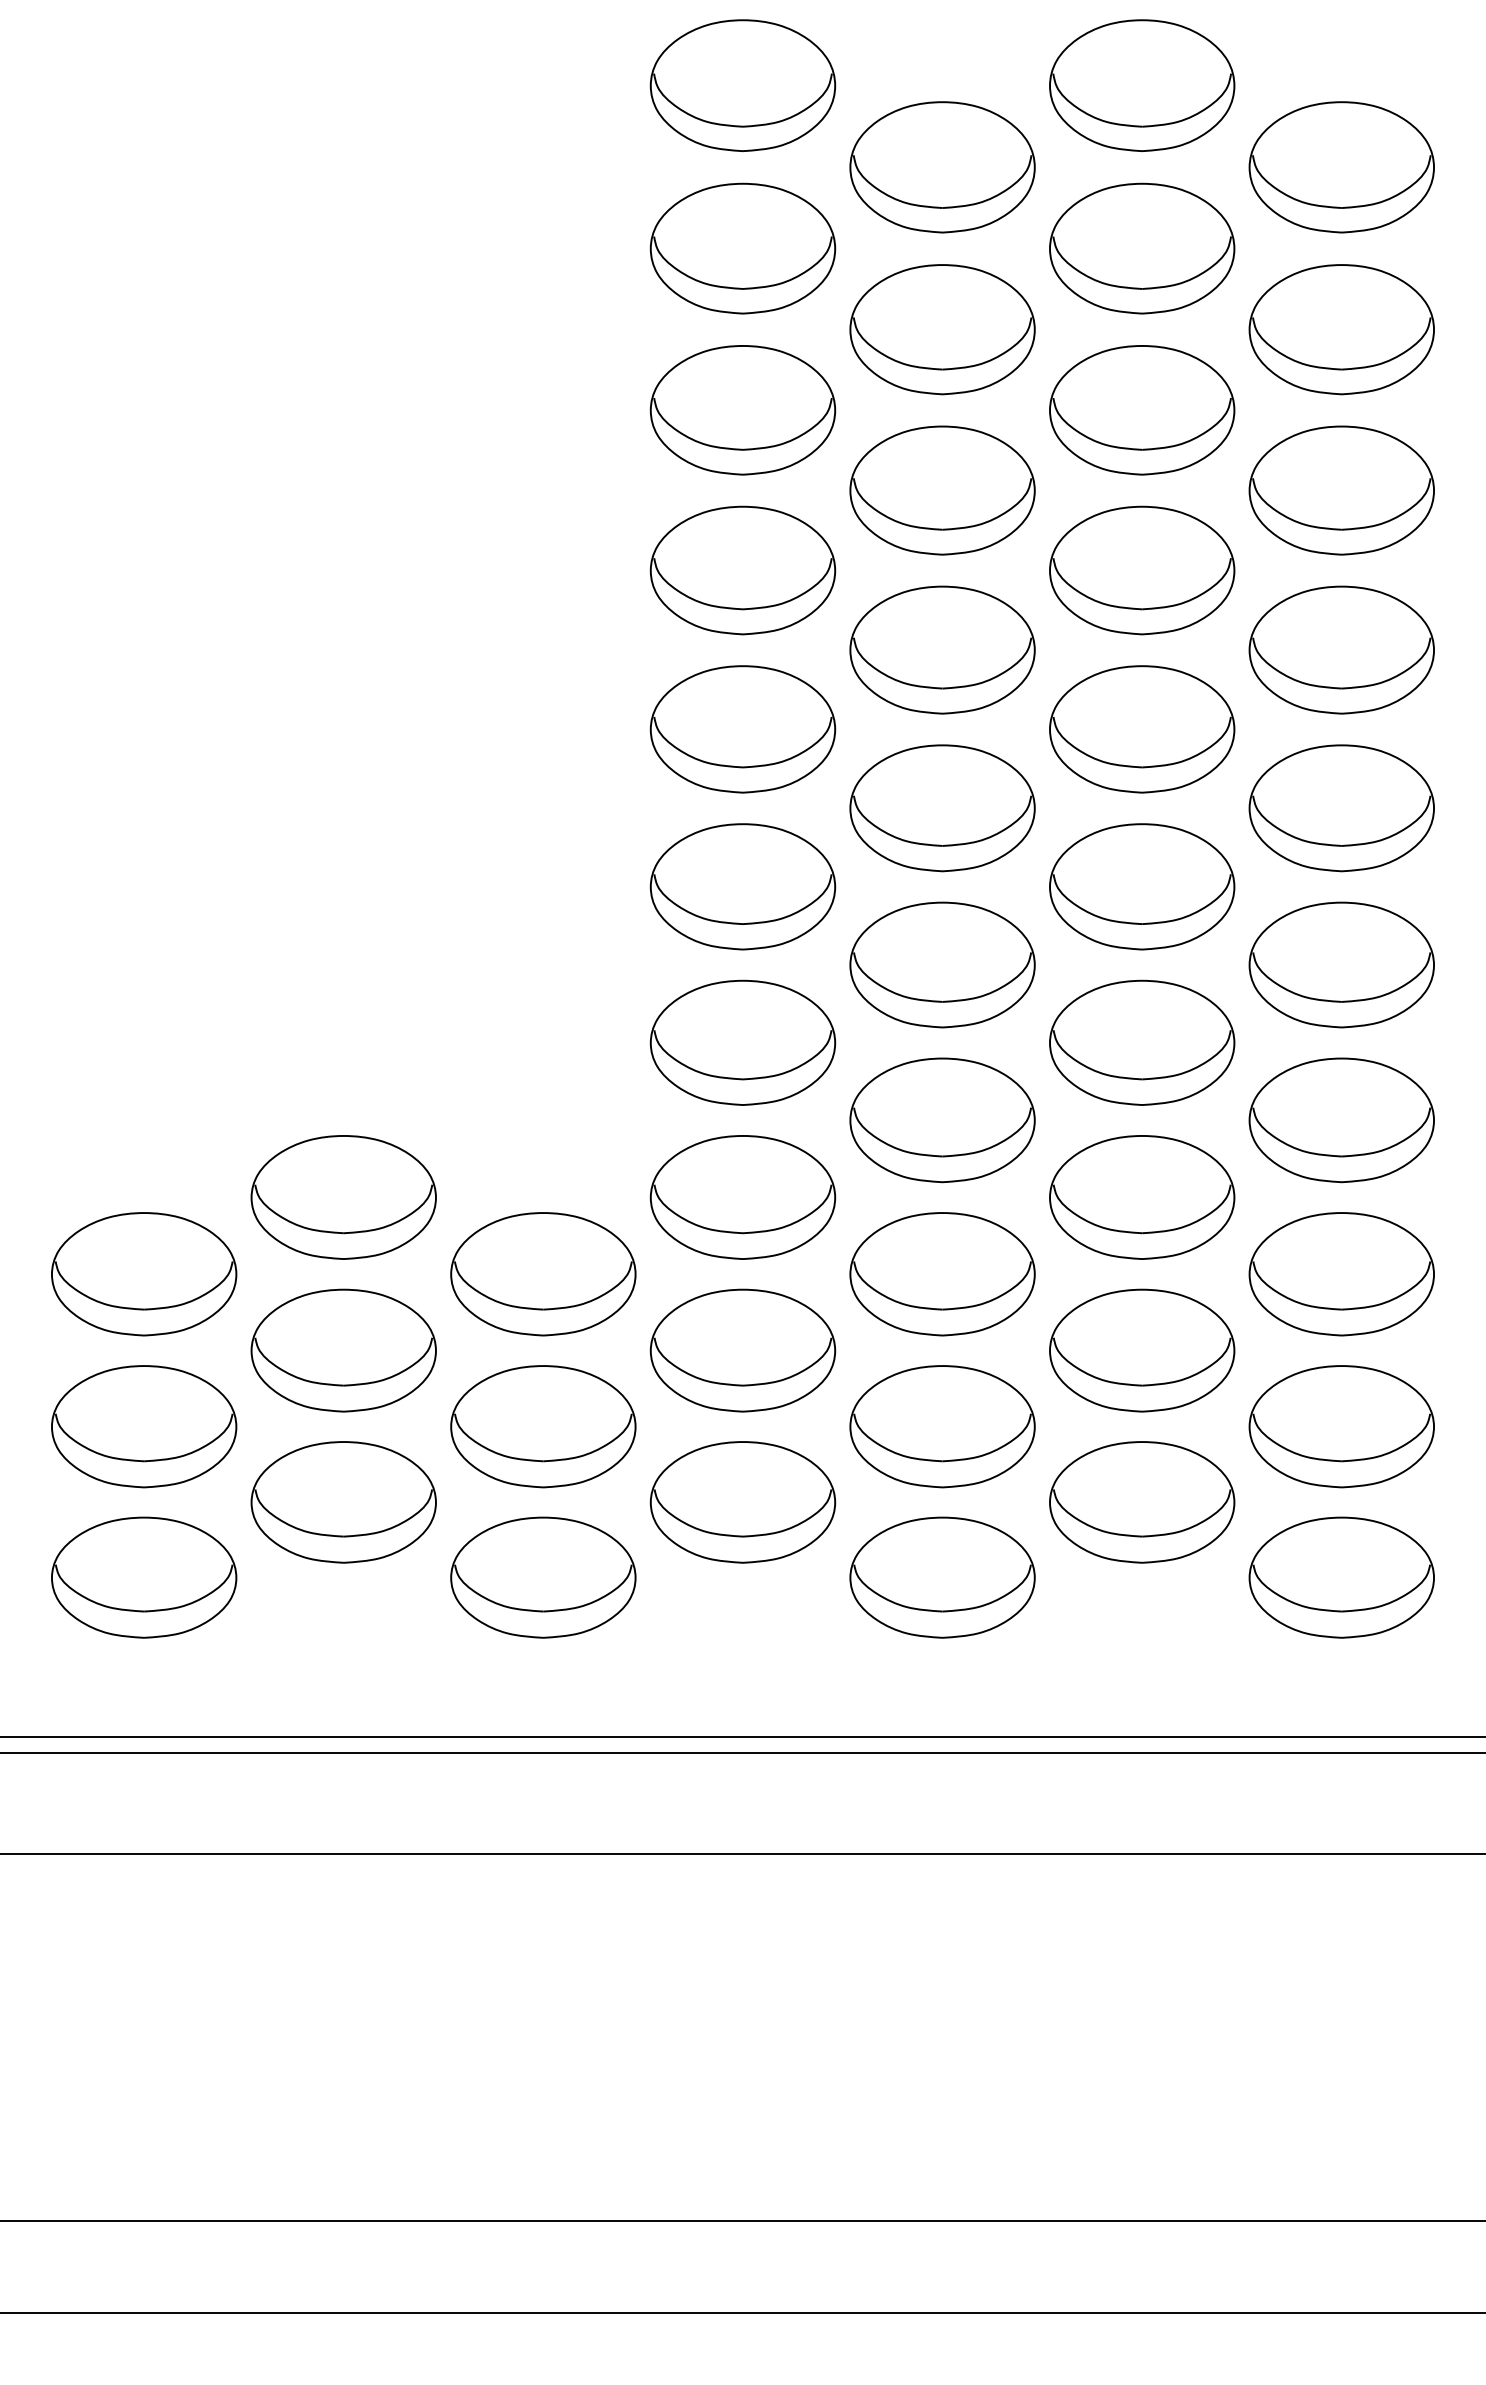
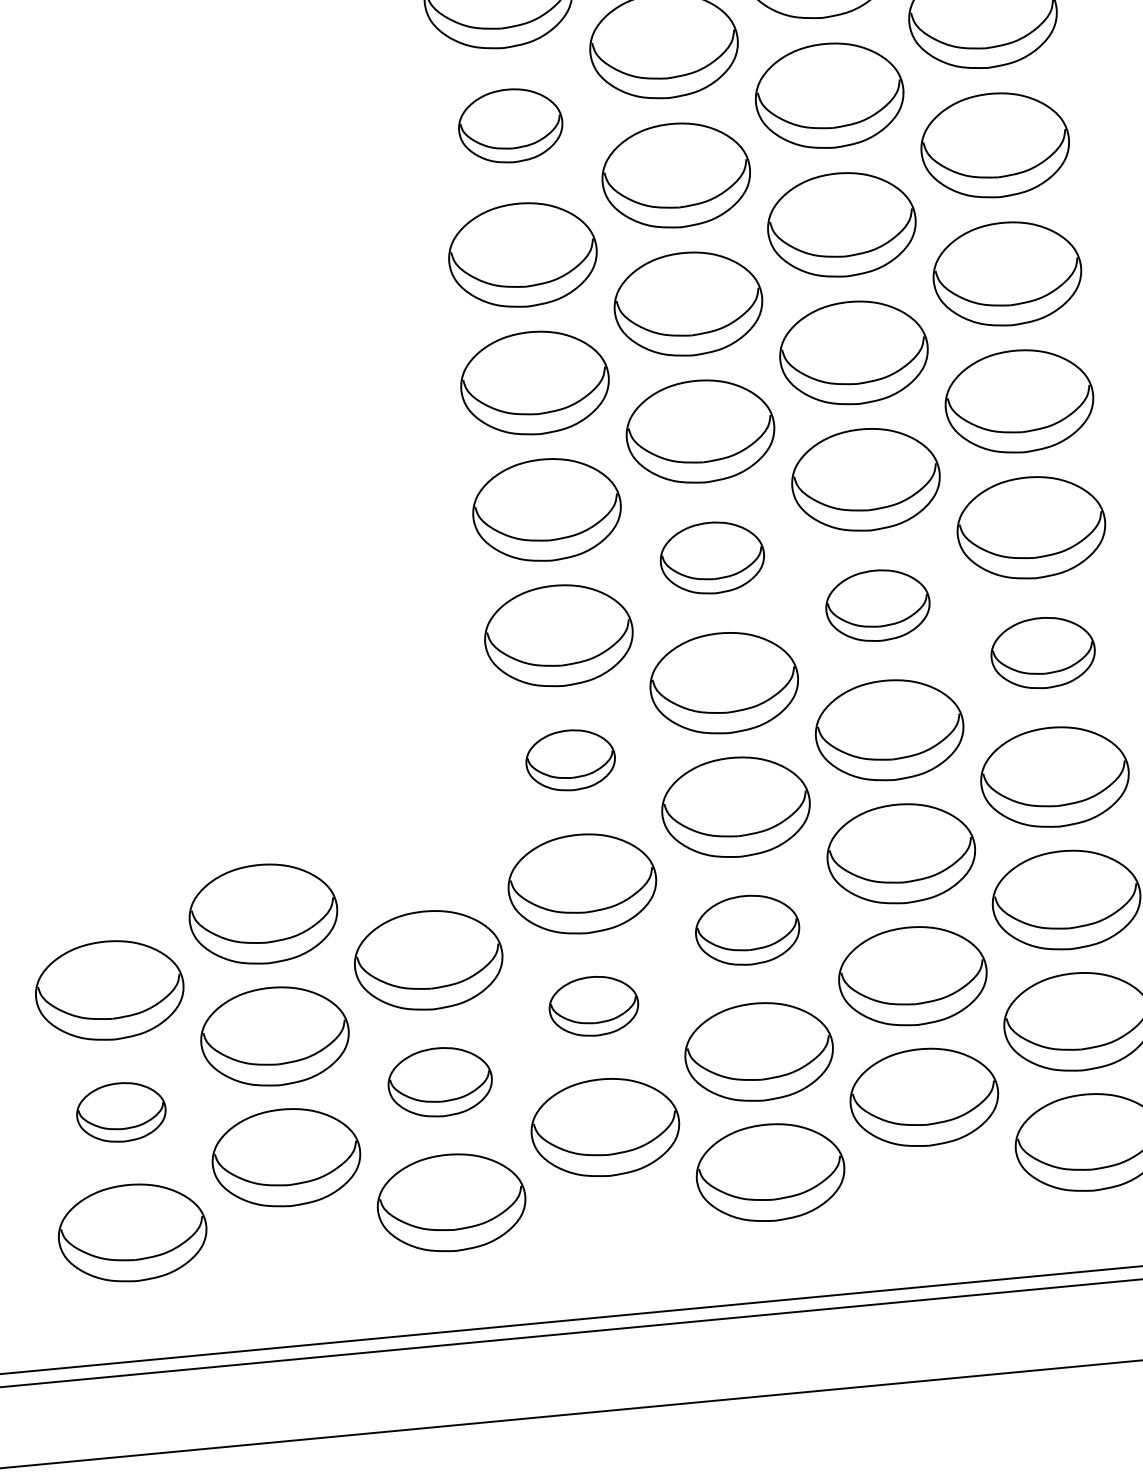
part: (742, 248) -> (510, 125), size x0.7
part: (942, 808) -> (712, 558), size x0.7
part: (1142, 886) -> (878, 605), size x0.7
part: (1341, 964) -> (1042, 652), size x0.7
part: (742, 1042) -> (570, 760), size x0.6
part: (942, 1274) -> (747, 930), size x0.7
part: (742, 1350) -> (593, 1006), size x0.6
part: (144, 1426) -> (121, 1112), size x0.6
part: (543, 1426) -> (440, 1082), size x0.7

